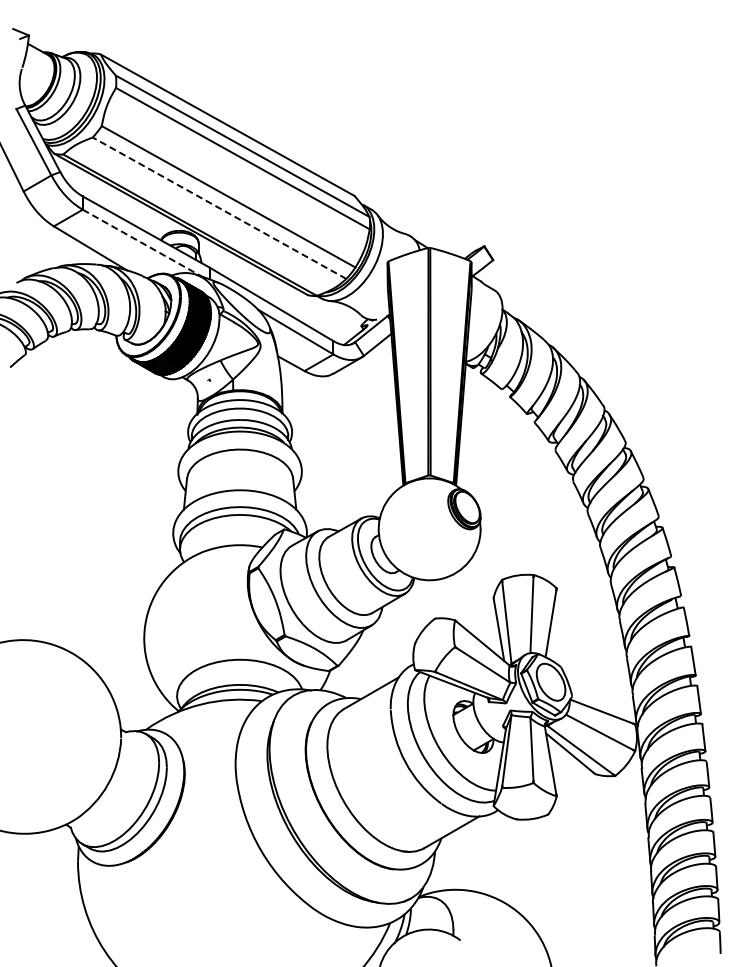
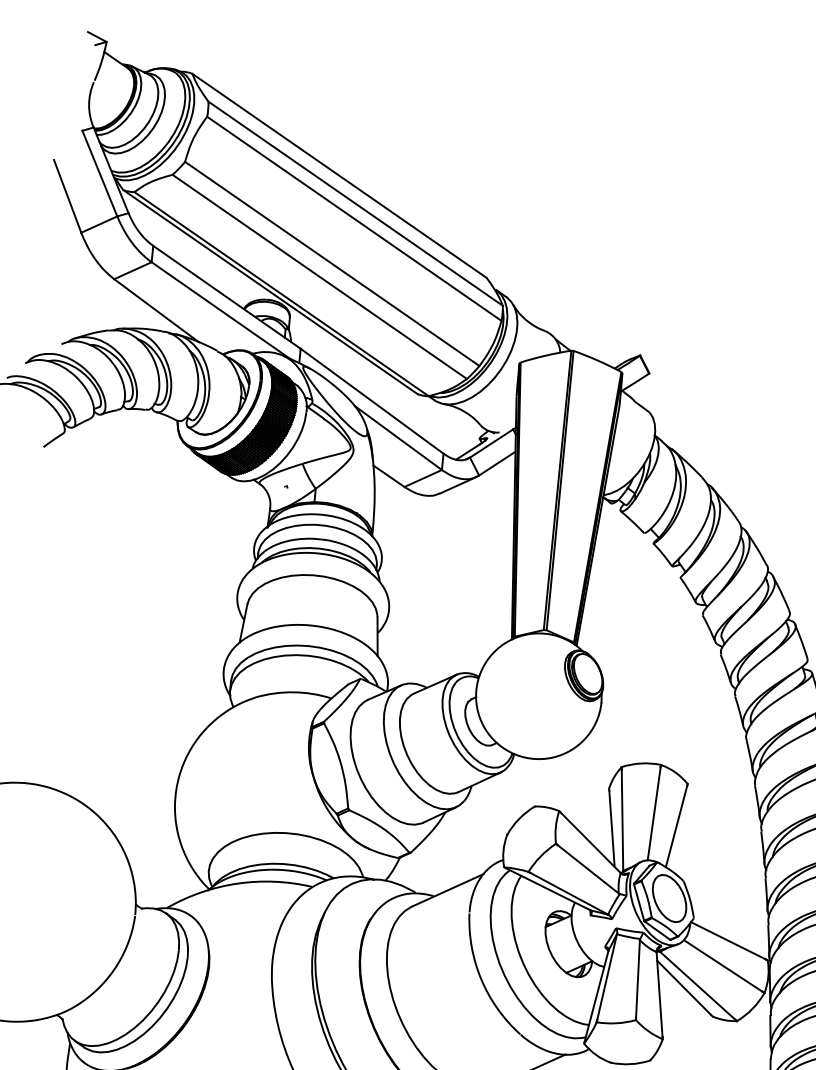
line: (219, 208) -> (319, 277), dashed -> solid
line: (142, 243) -> (220, 310), dashed -> solid

